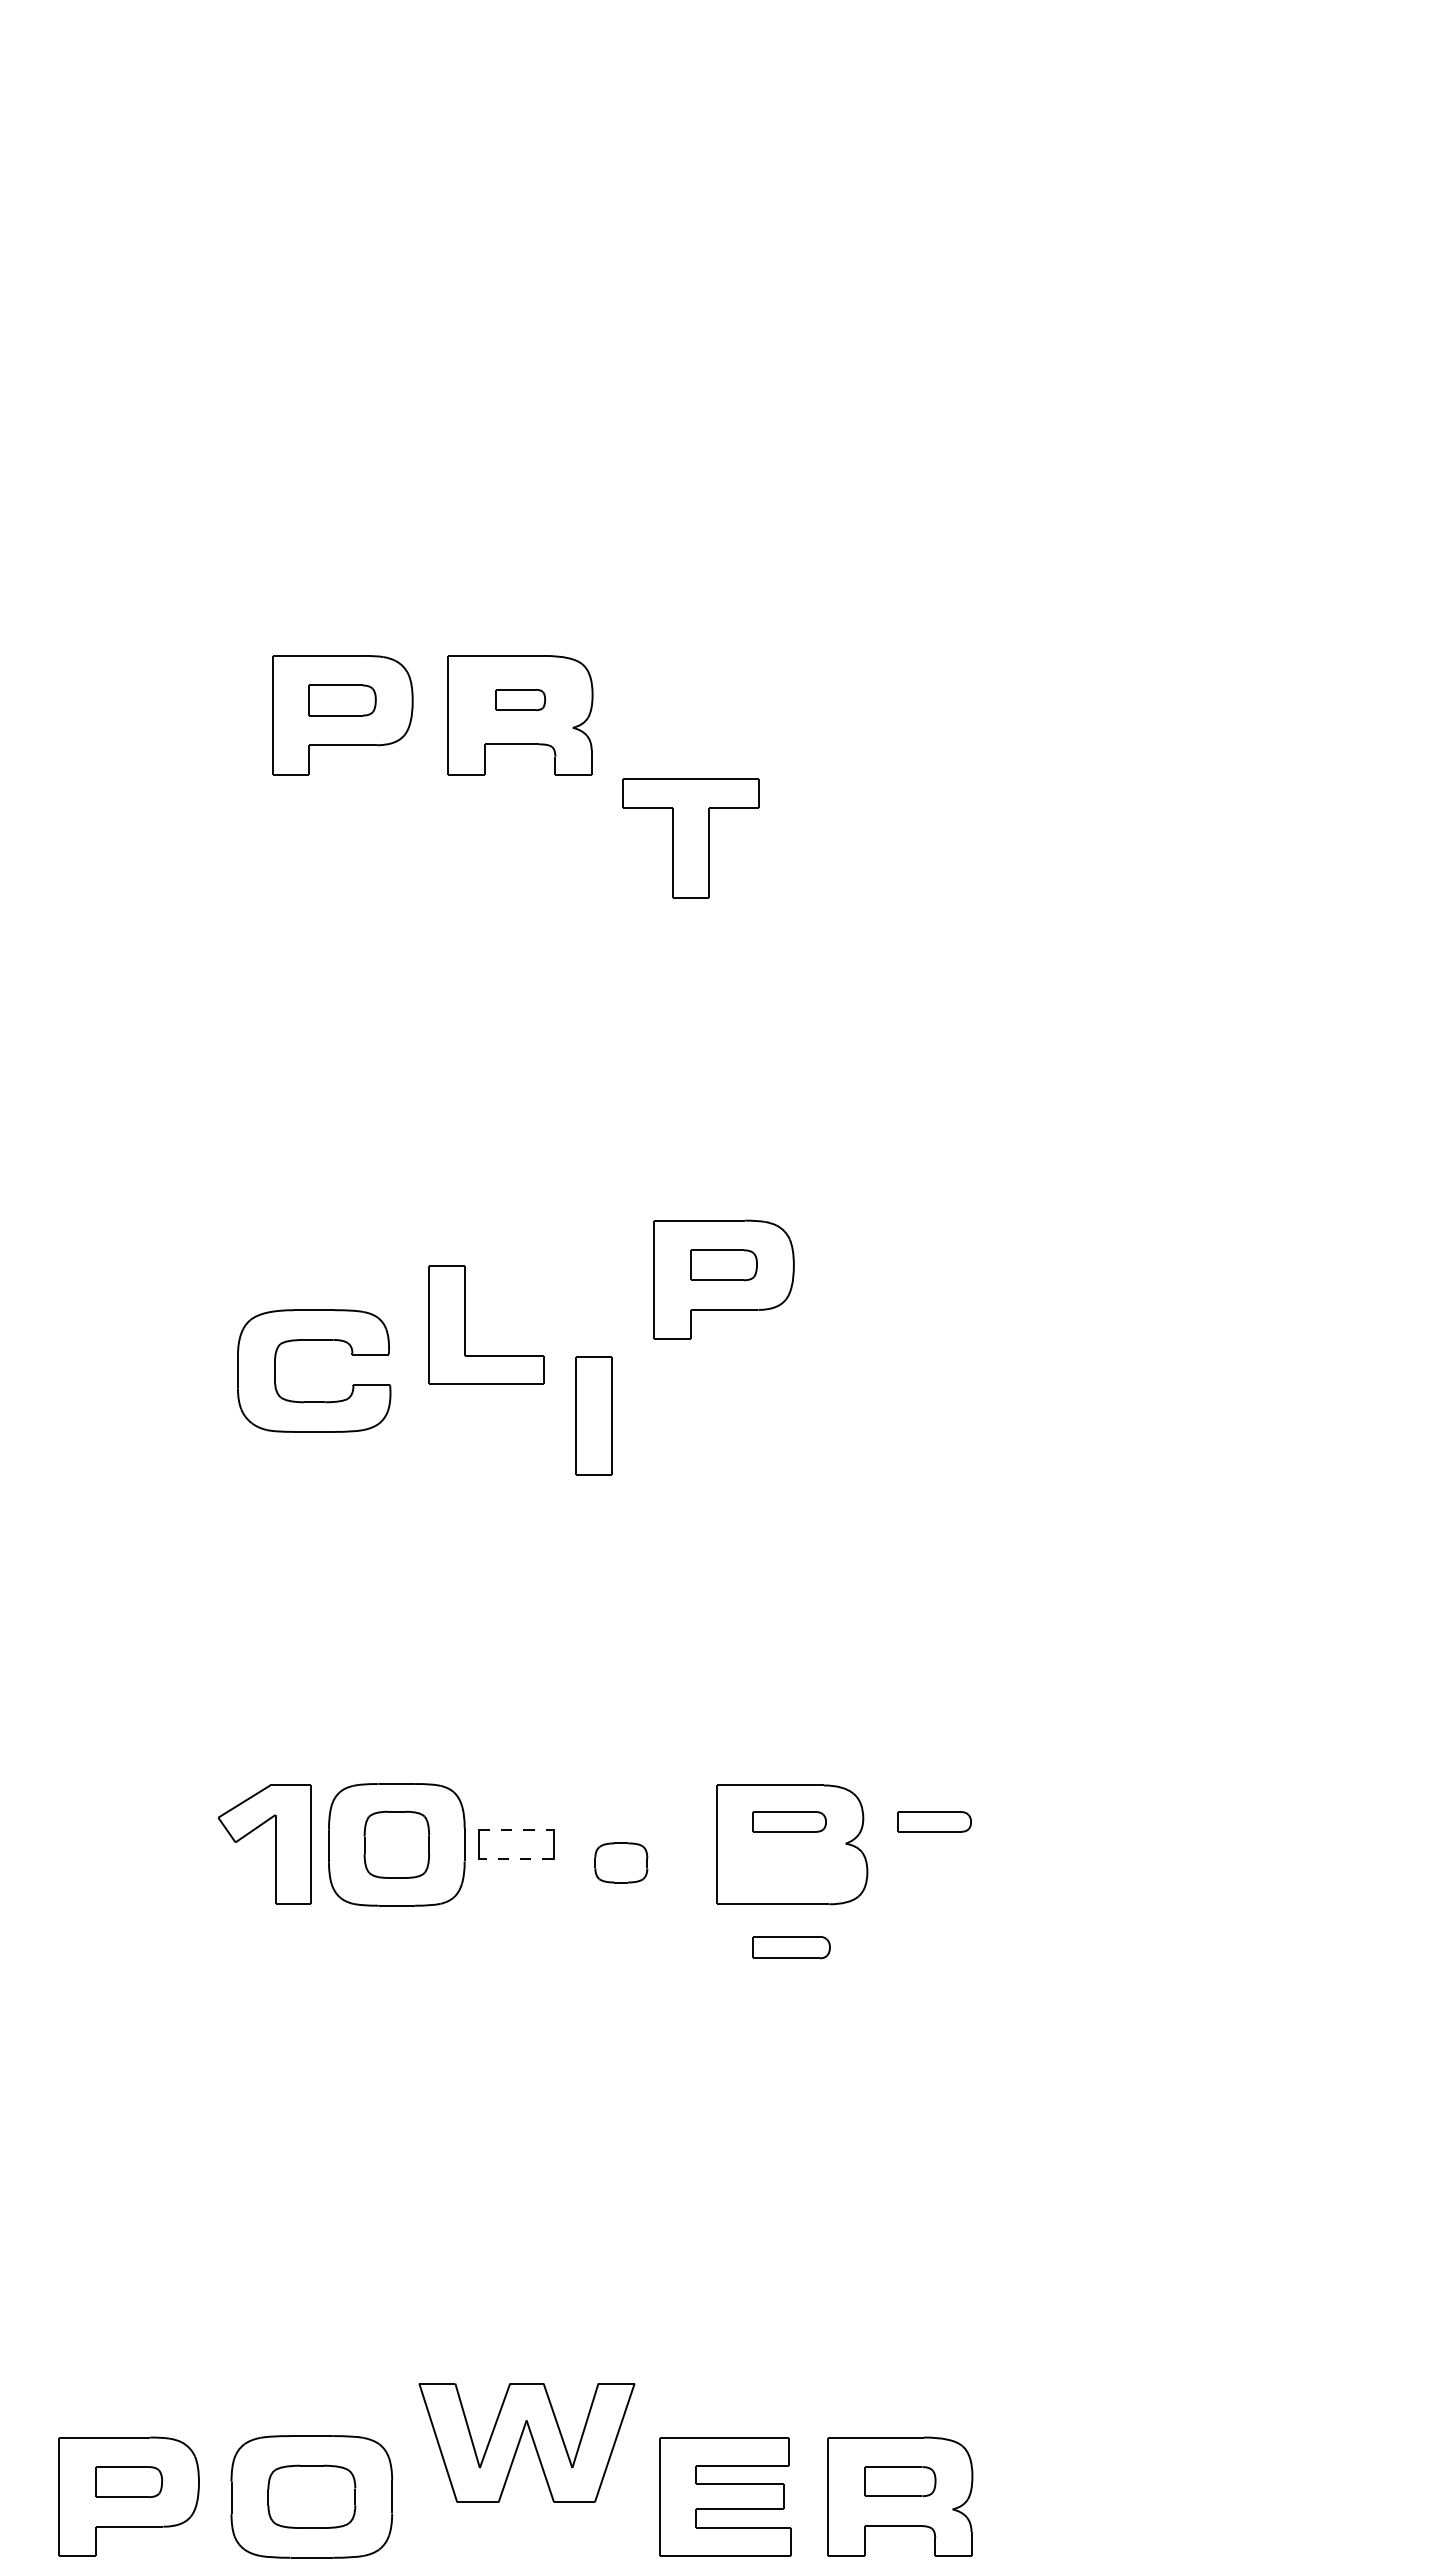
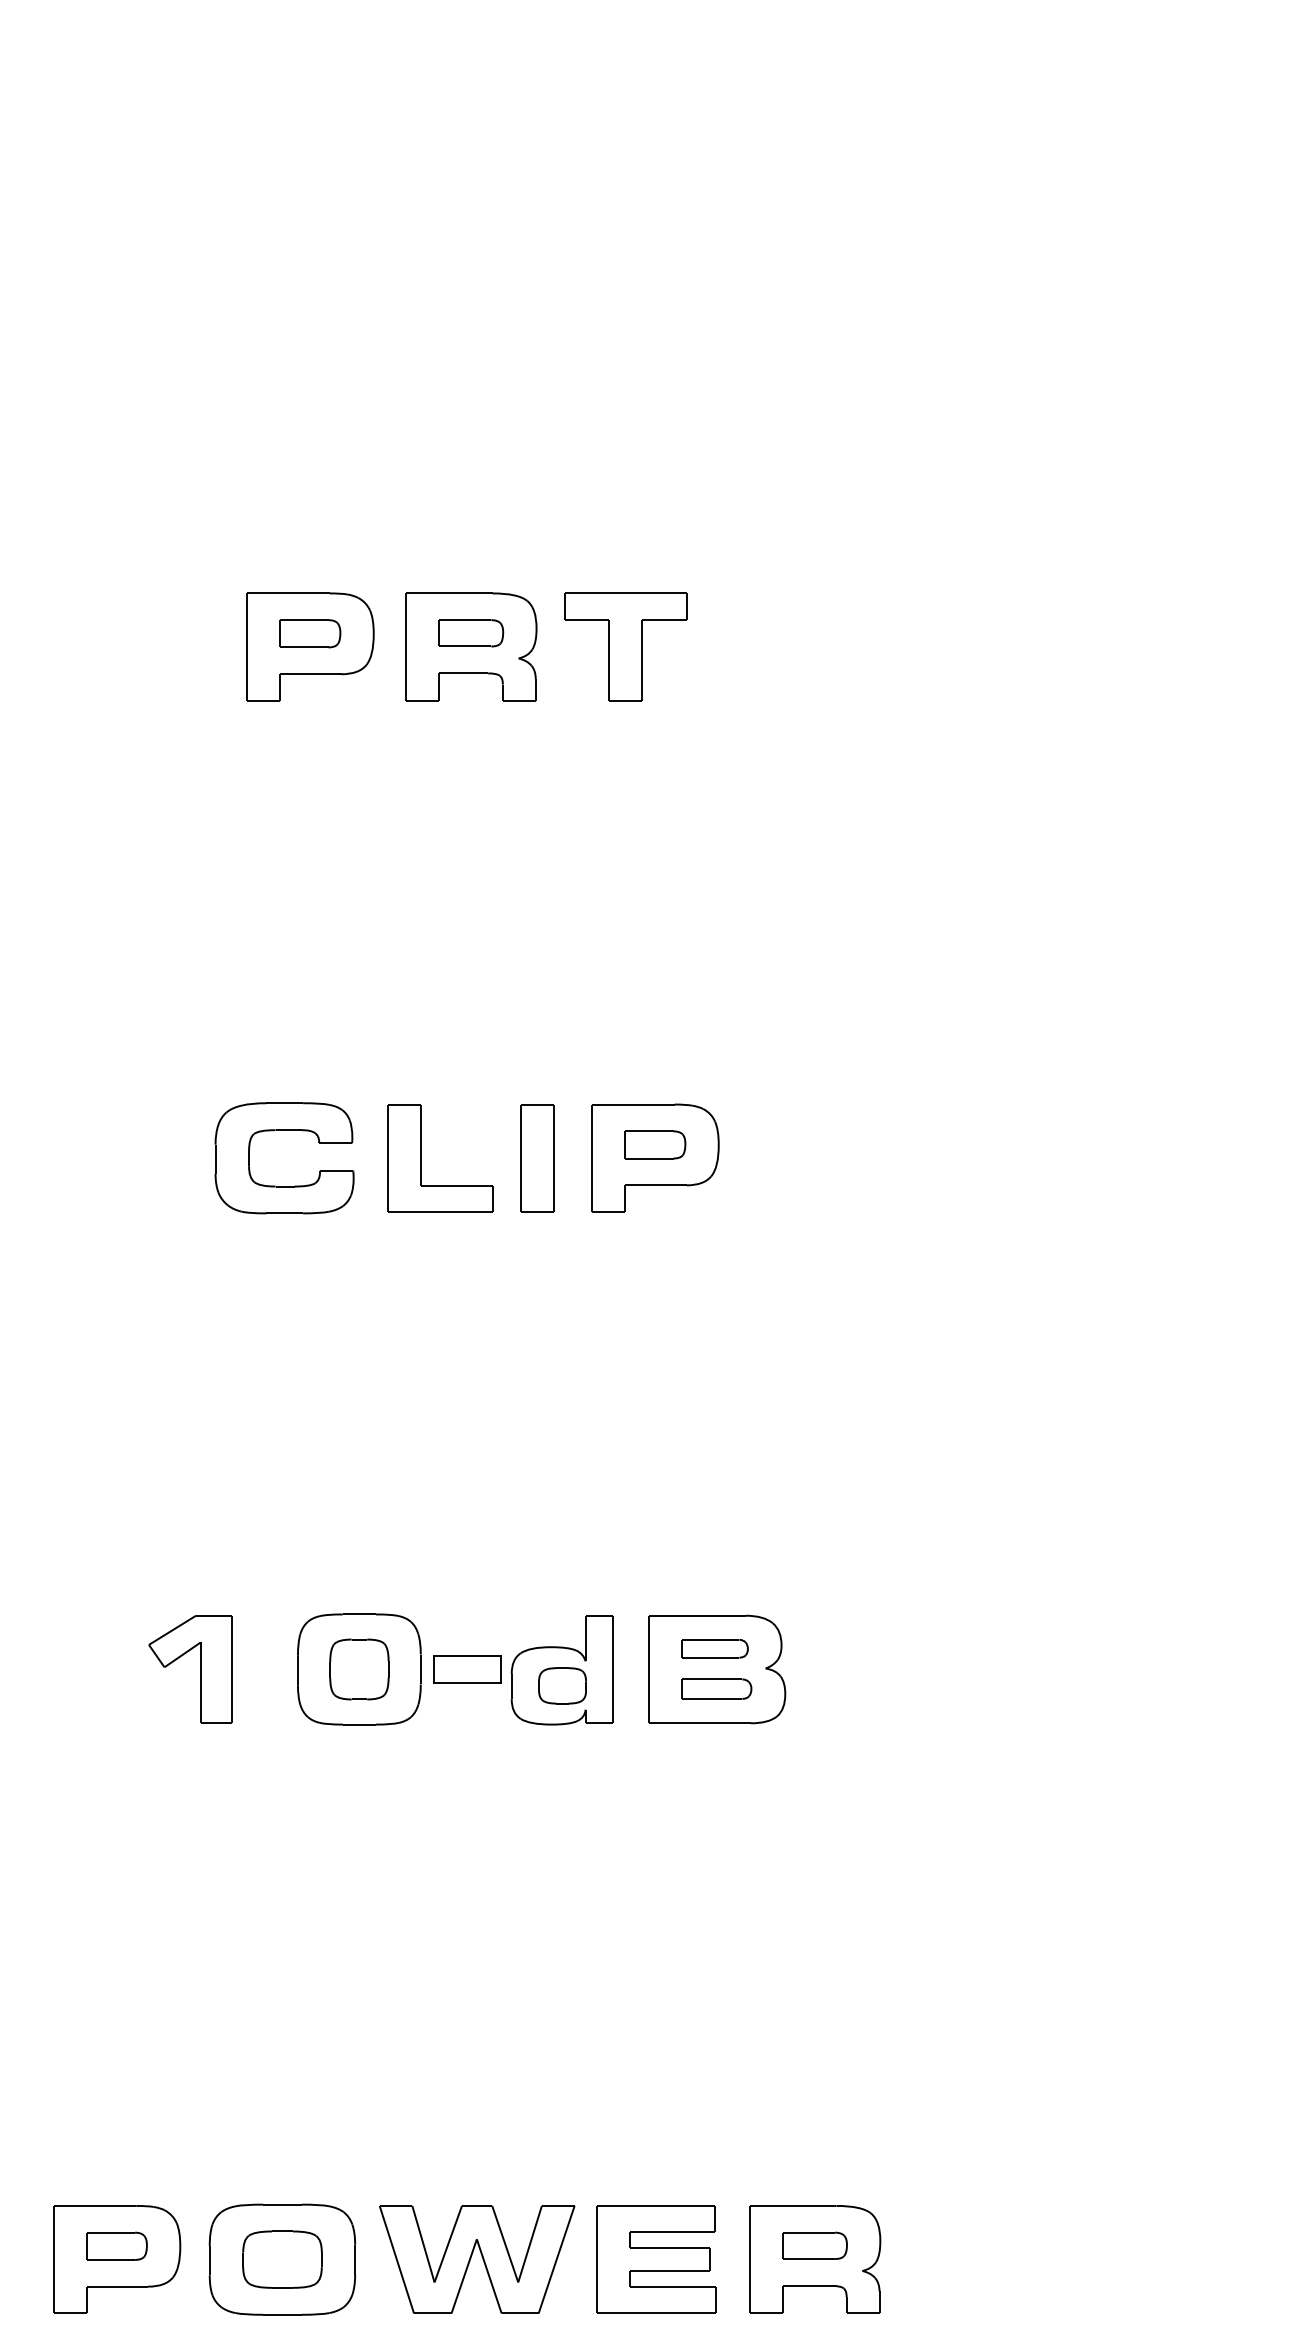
part: (520, 699) -> (471, 632), size x1.43
part: (690, 838) -> (625, 647), moved
part: (465, 1324) -> (421, 1157), moved
part: (314, 1340) -> (284, 1130), moved
part: (593, 1415) -> (537, 1157), moved
part: (934, 1821) -> (846, 1648), removed
line: (516, 1830) -> (467, 1656), dashed -> solid
part: (275, 1844) -> (200, 1669), moved
part: (620, 1845) -> (561, 1670), added
line: (515, 1859) -> (466, 1682), dashed -> solid
part: (791, 1947) -> (716, 1689), moved
part: (526, 2442) -> (476, 2259), moved

